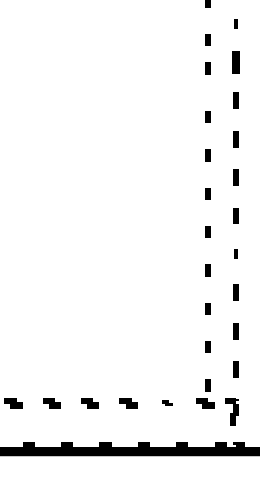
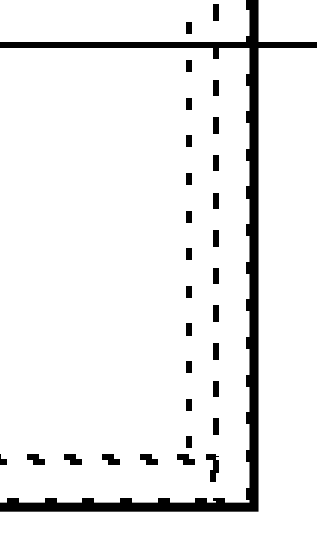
part: (235, 23) -> (215, 87), size x1.67
part: (235, 62) -> (215, 125), size x0.71
line: (207, 67) -> (188, 140), moved
part: (235, 254) -> (215, 313), size x1.67
part: (166, 403) -> (148, 459), size x1.67

